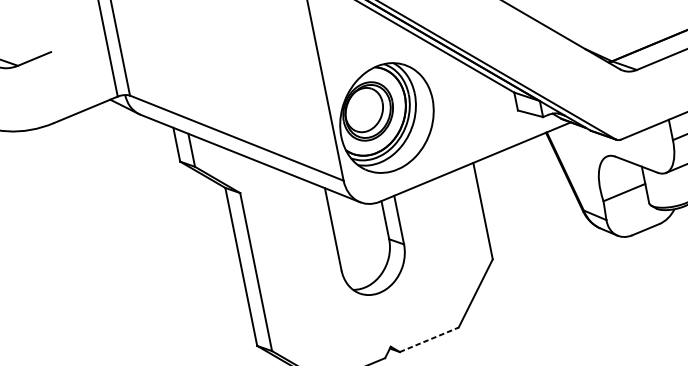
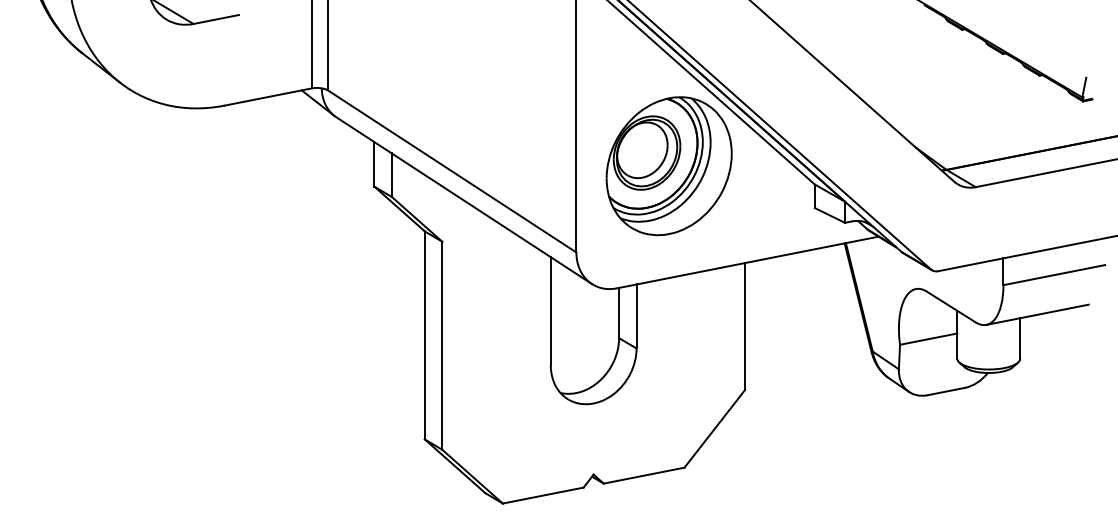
part: (386, 118) -> (668, 166), moved
line: (429, 339) -> (644, 475), dashed -> solid

